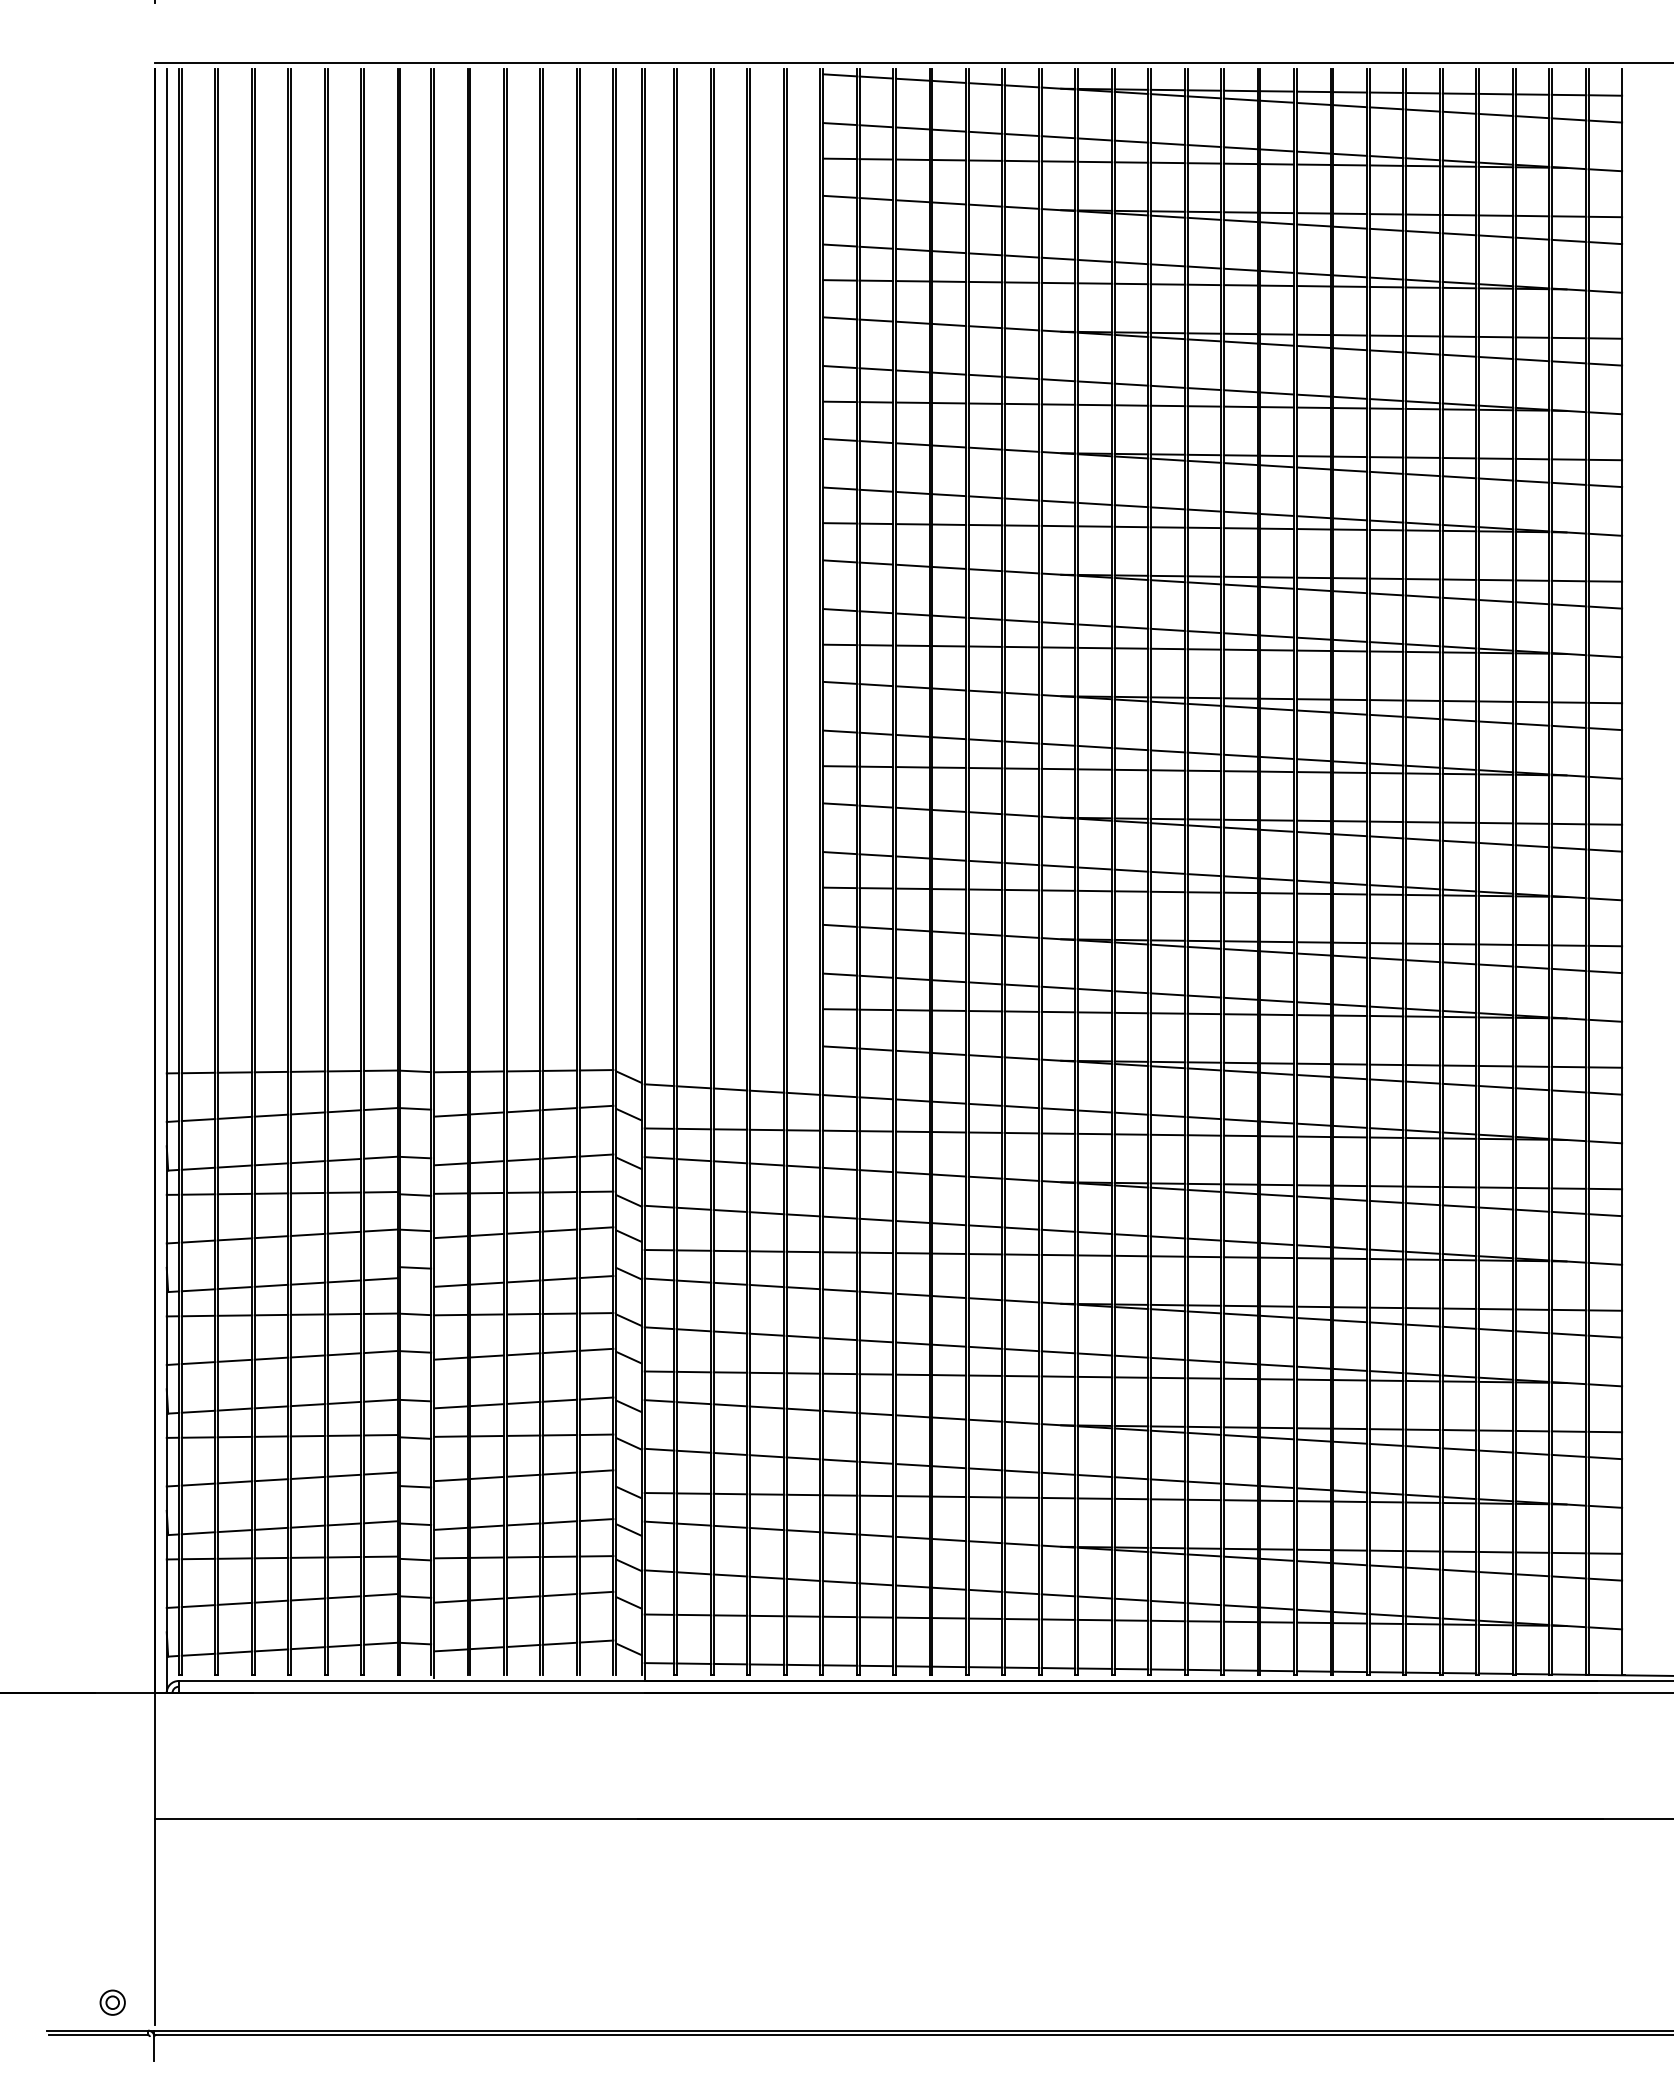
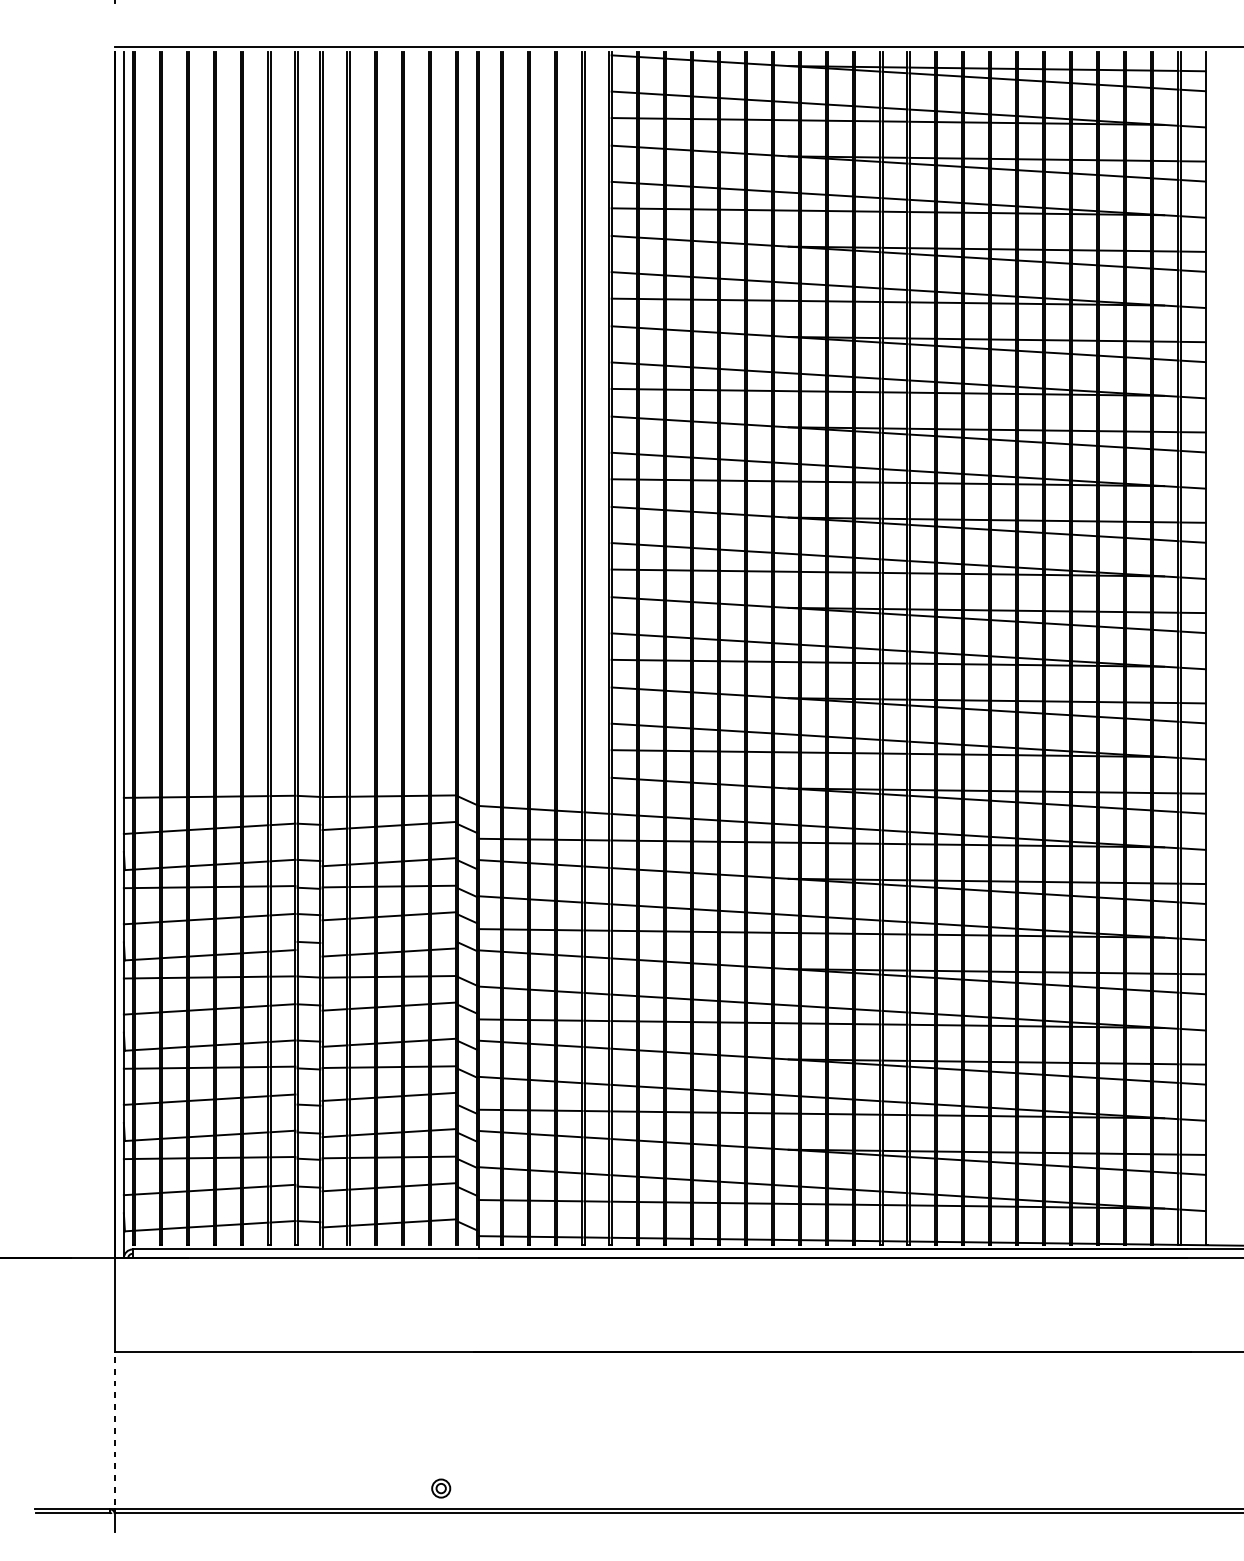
line: (154, 1921) -> (114, 1428), solid -> dashed
part: (112, 2002) -> (441, 1488), moved

